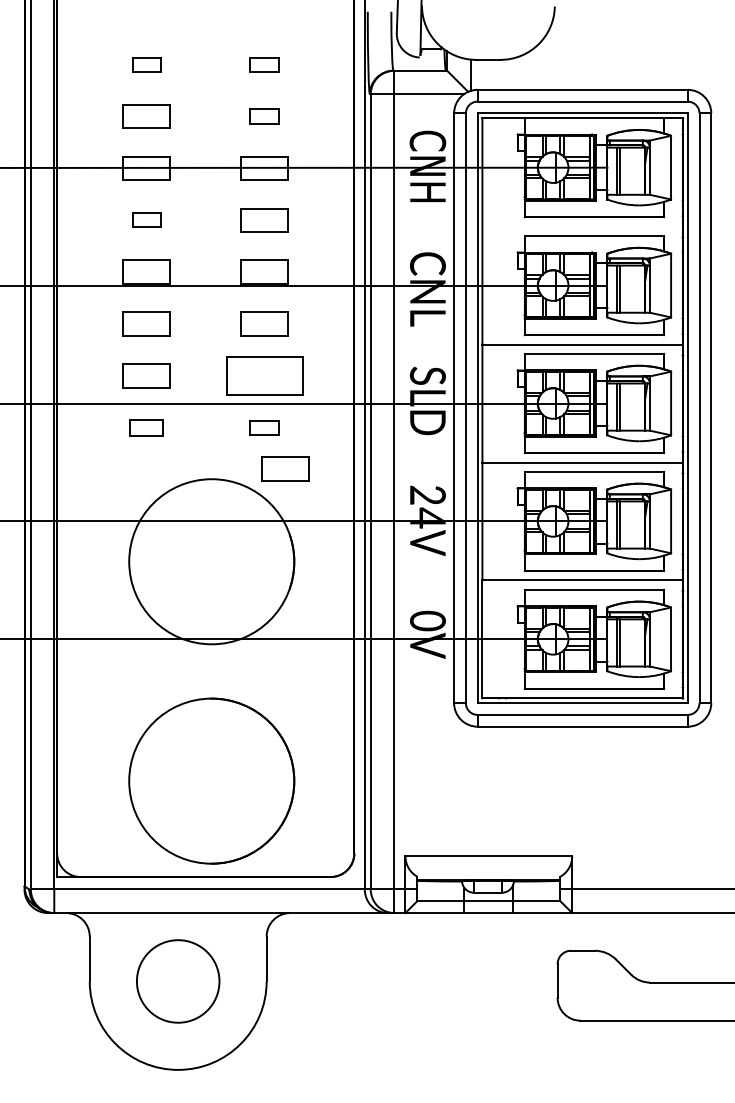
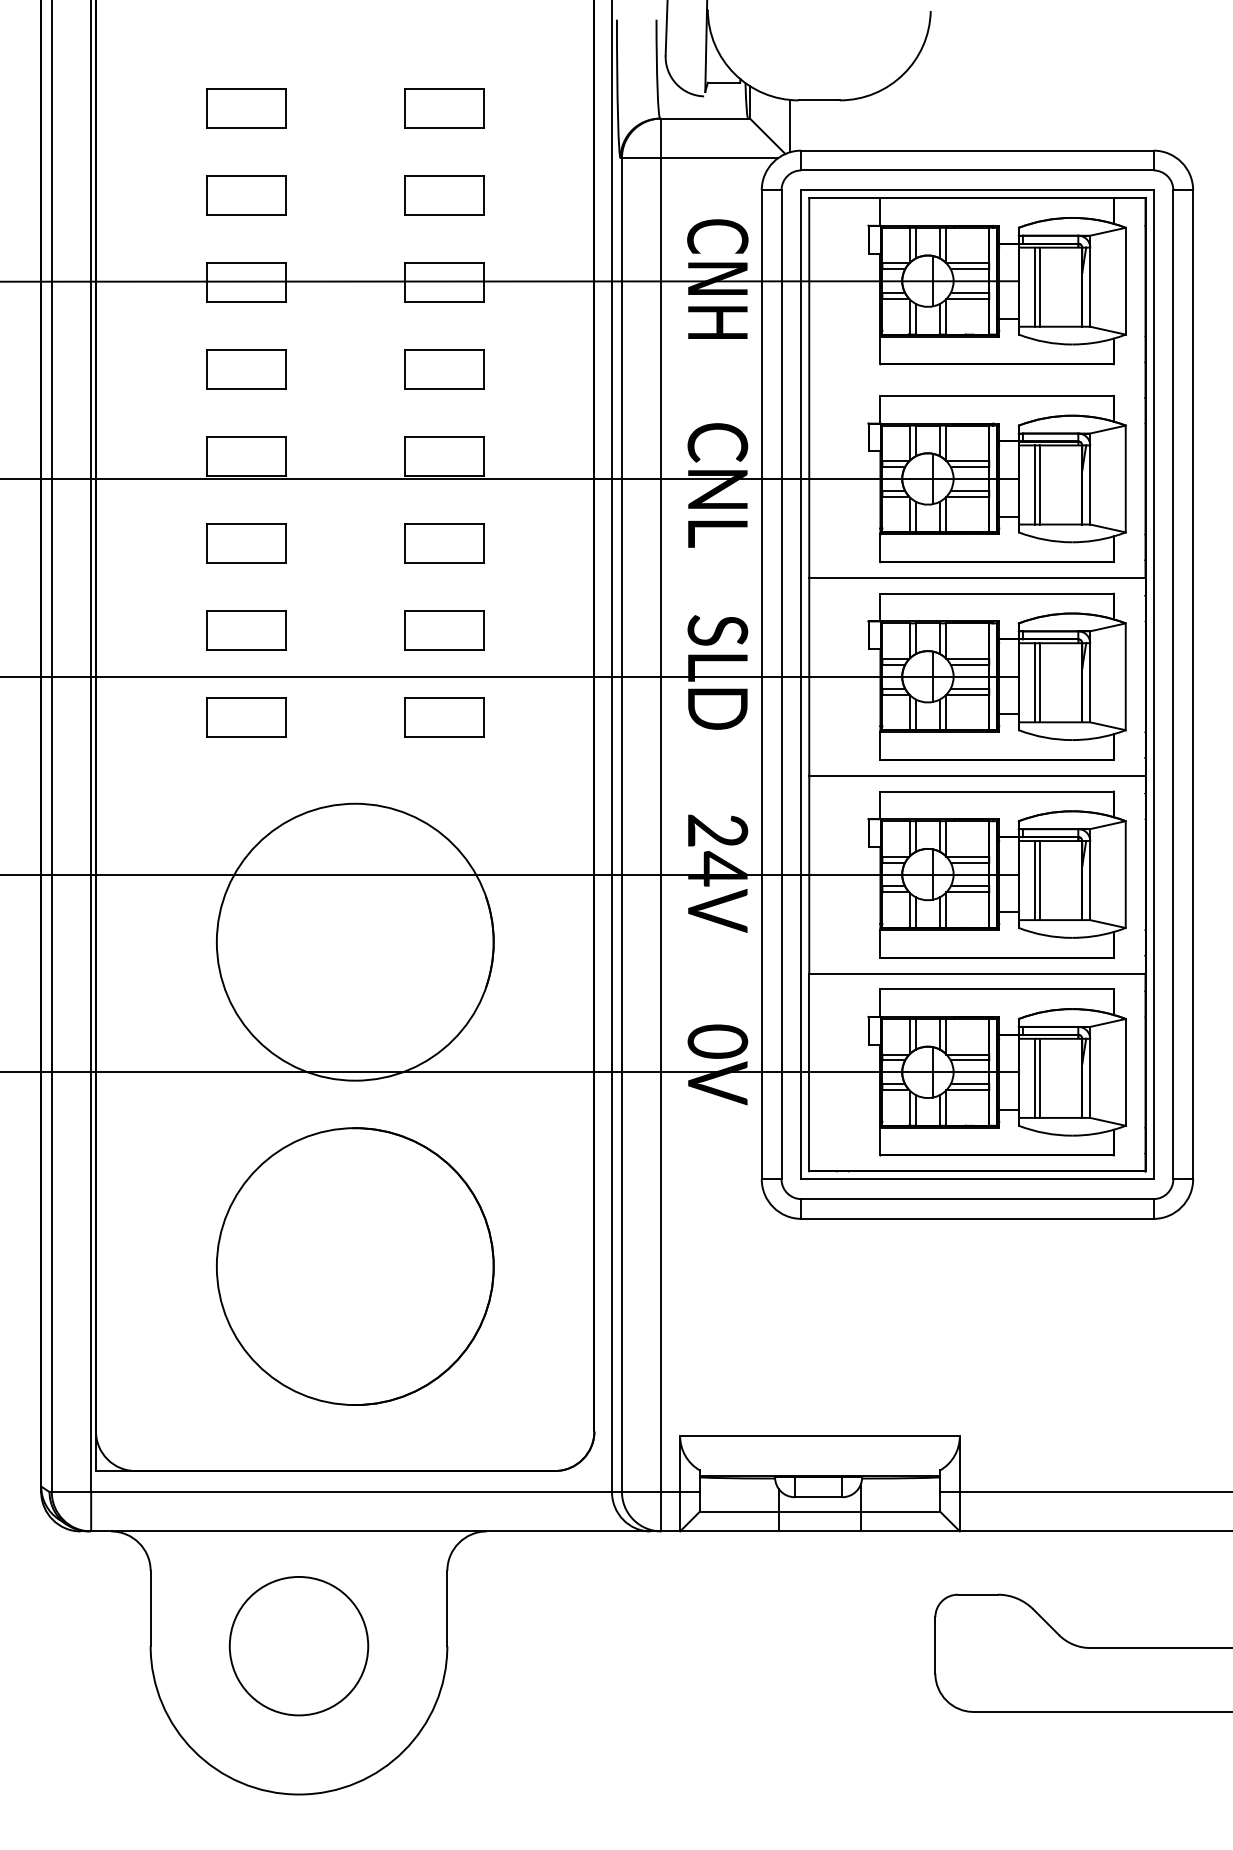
part: (146, 64) -> (245, 108), size x1.67
part: (264, 64) -> (443, 108), size x1.67
part: (264, 116) -> (443, 195), size x1.67
part: (146, 220) -> (245, 369), size x1.67
part: (264, 375) -> (443, 629), size x0.62
part: (146, 427) -> (245, 717), size x1.43
part: (264, 427) -> (443, 717), size x1.67
part: (285, 468) -> (478, 785), removed
circle: (211, 780) -> (354, 1265), moved

